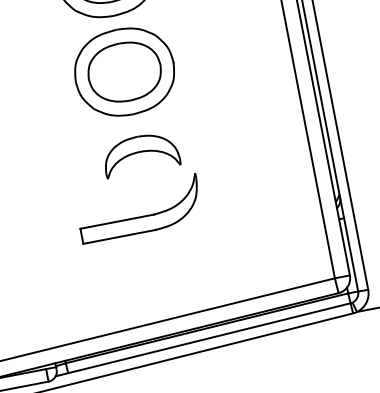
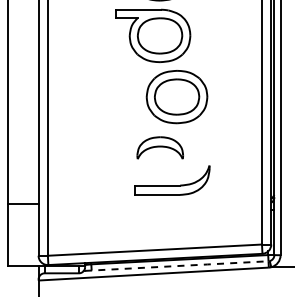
part: (123, 72) -> (176, 97), moved
part: (140, 208) -> (172, 180), moved
line: (203, 340) -> (176, 266), solid -> dashed

